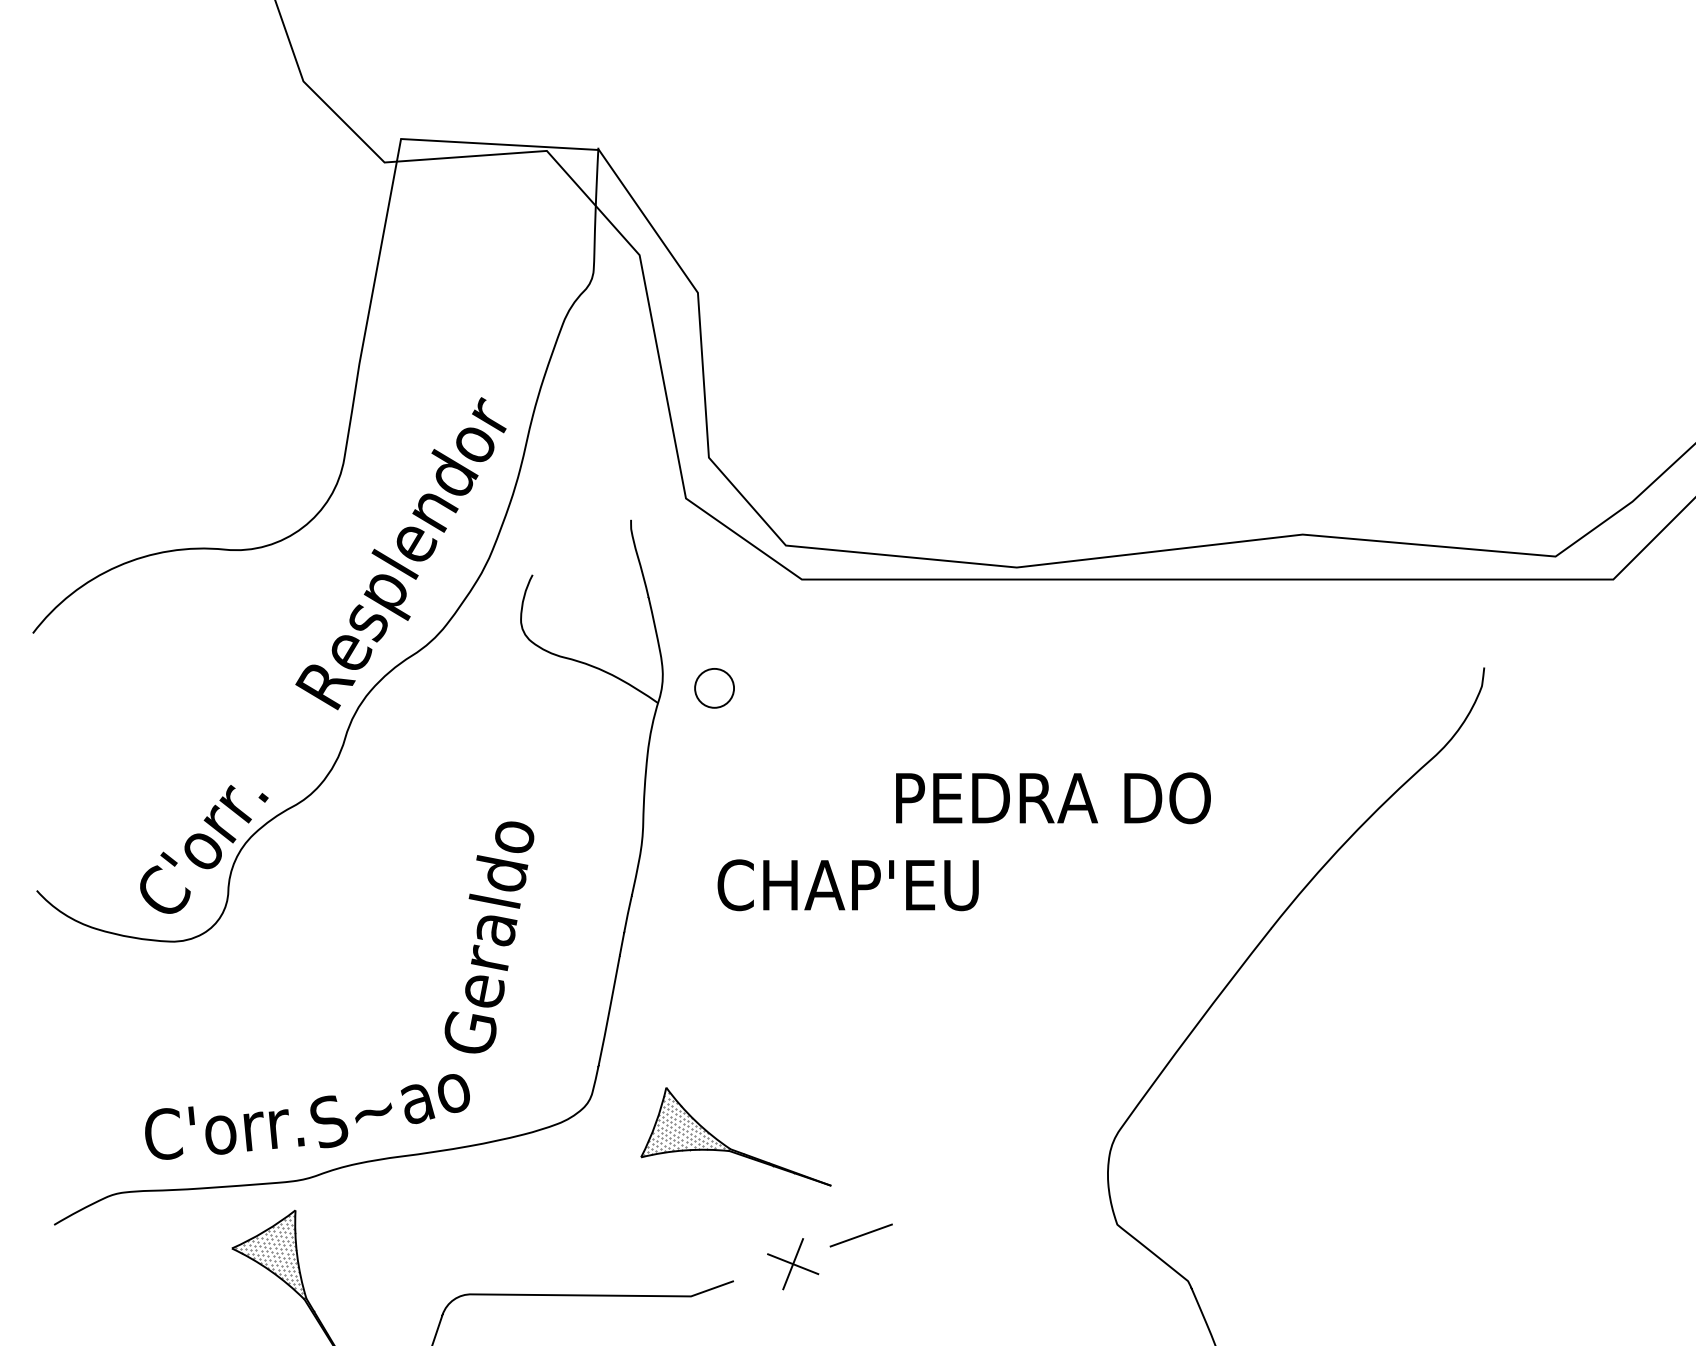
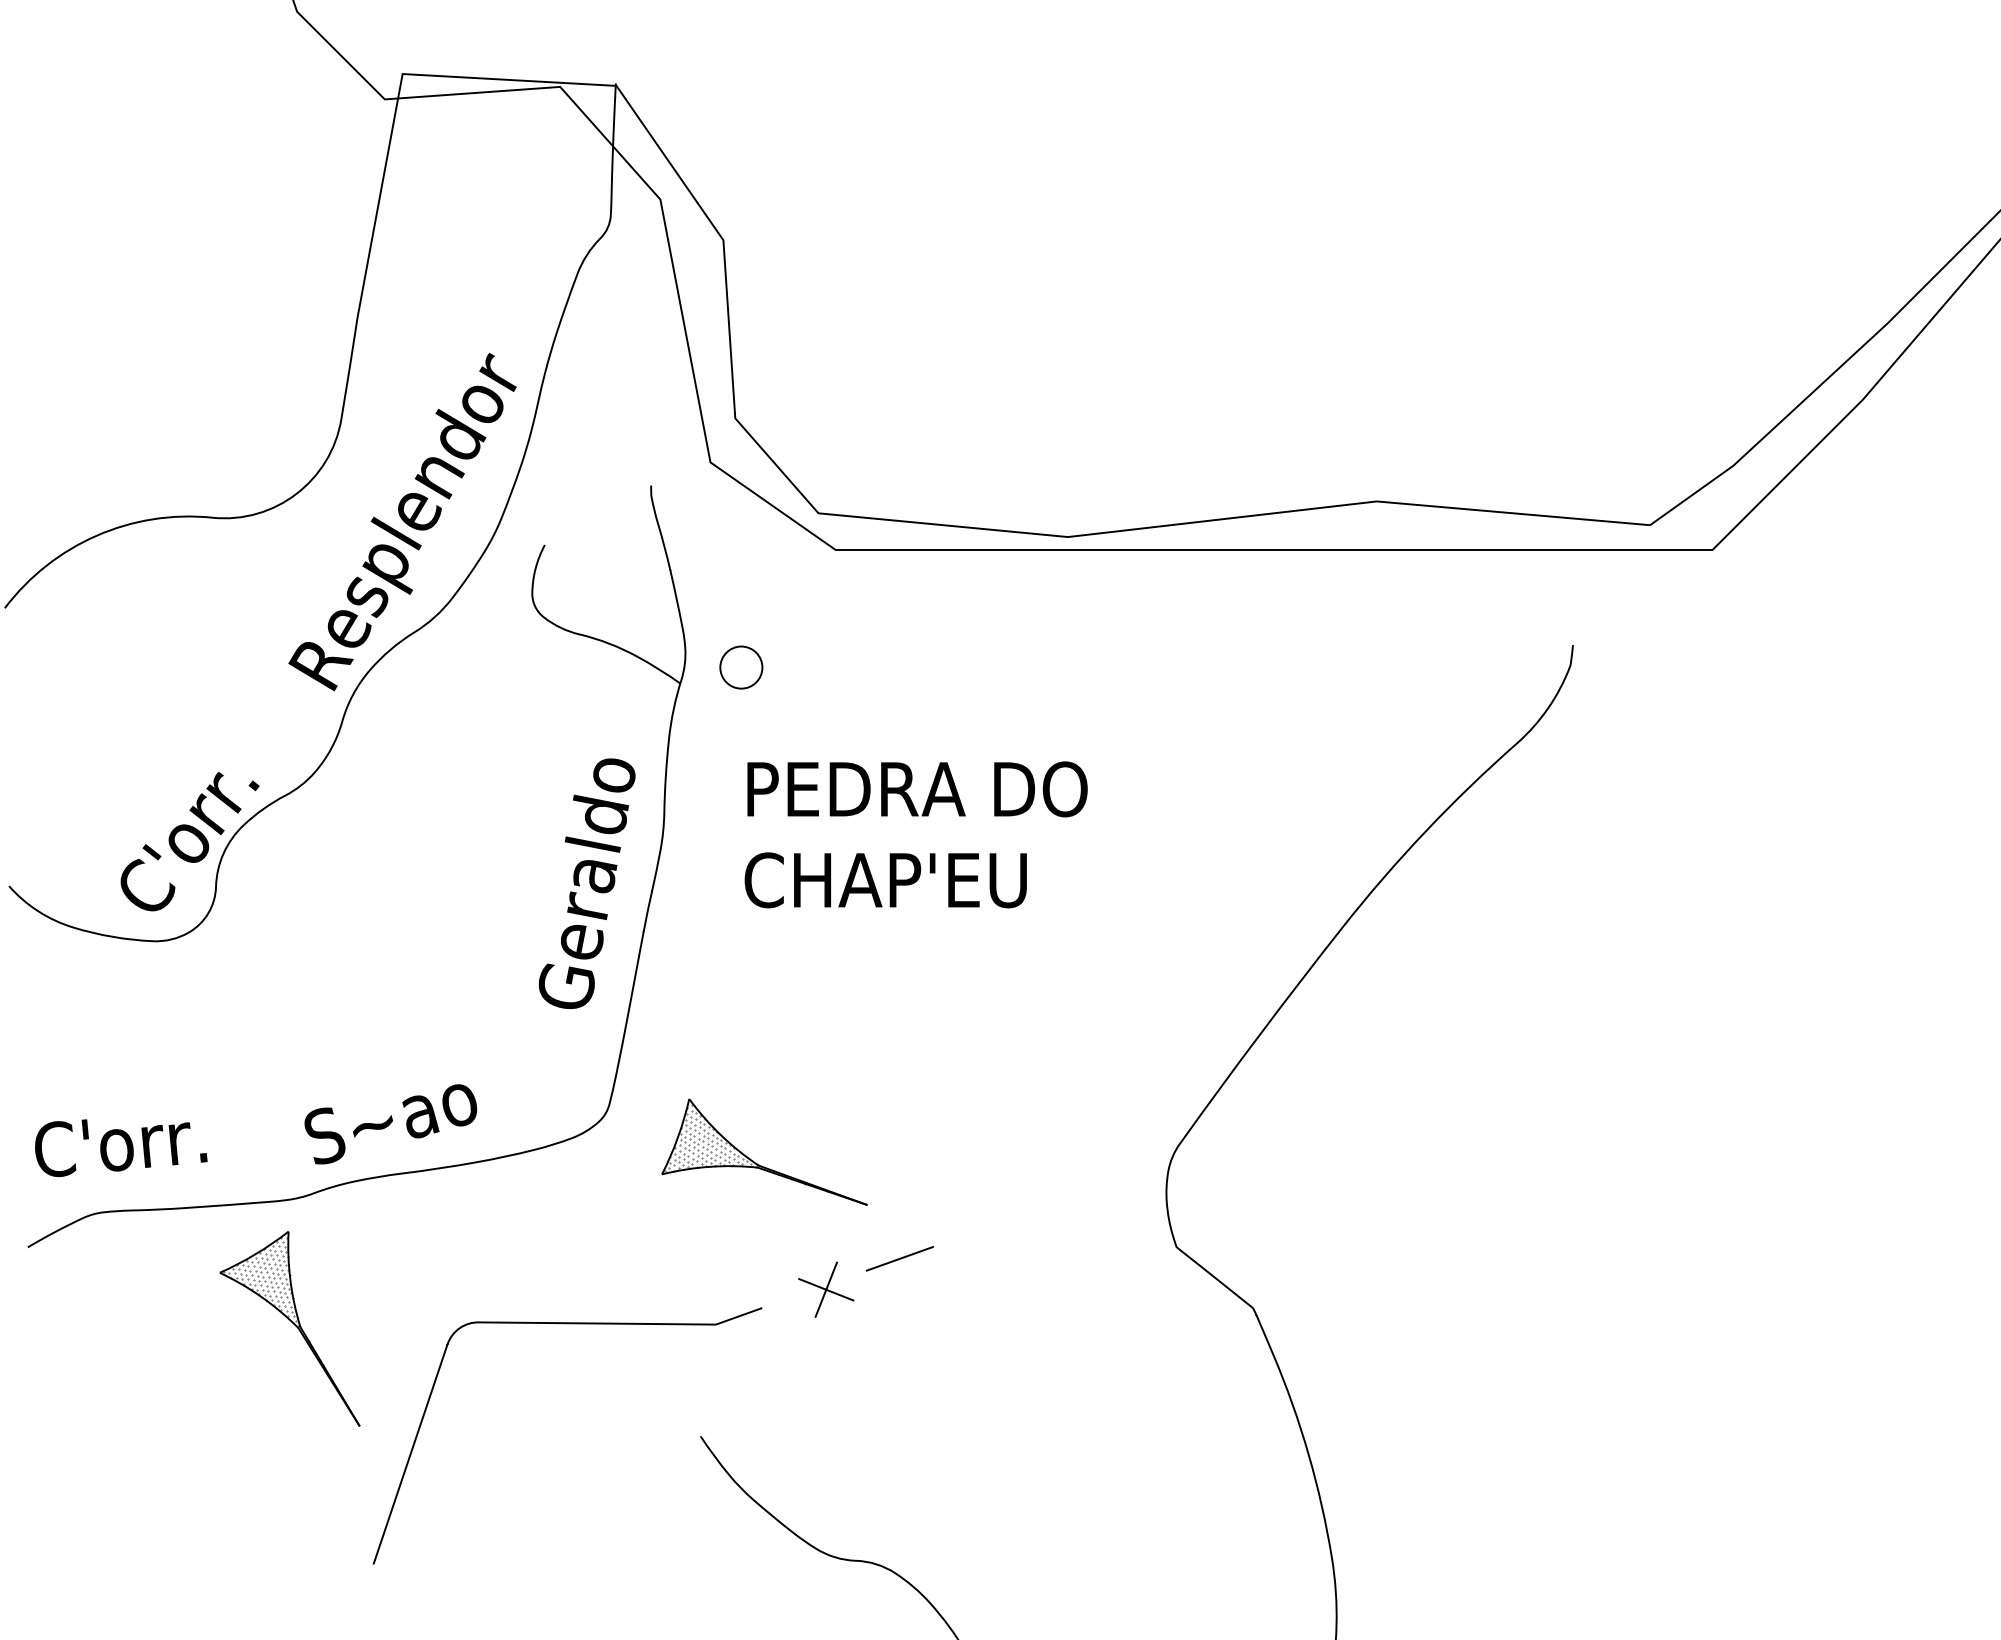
text: (1053, 798) -> (917, 789), moved
text: (488, 937) -> (586, 883), moved
text: (225, 1133) -> (121, 1148), moved

